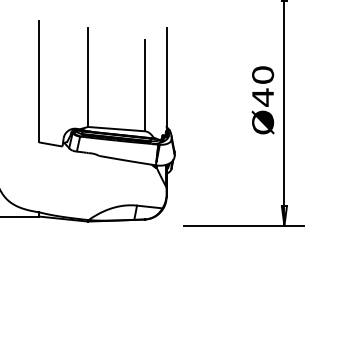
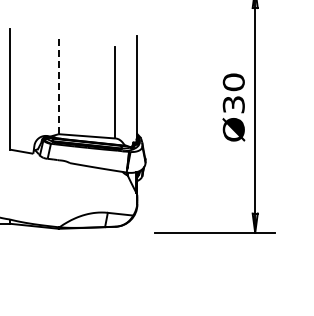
line: (88, 77) -> (59, 84), solid -> dashed
text: (263, 97) -> (234, 104), Ø40 -> Ø30

